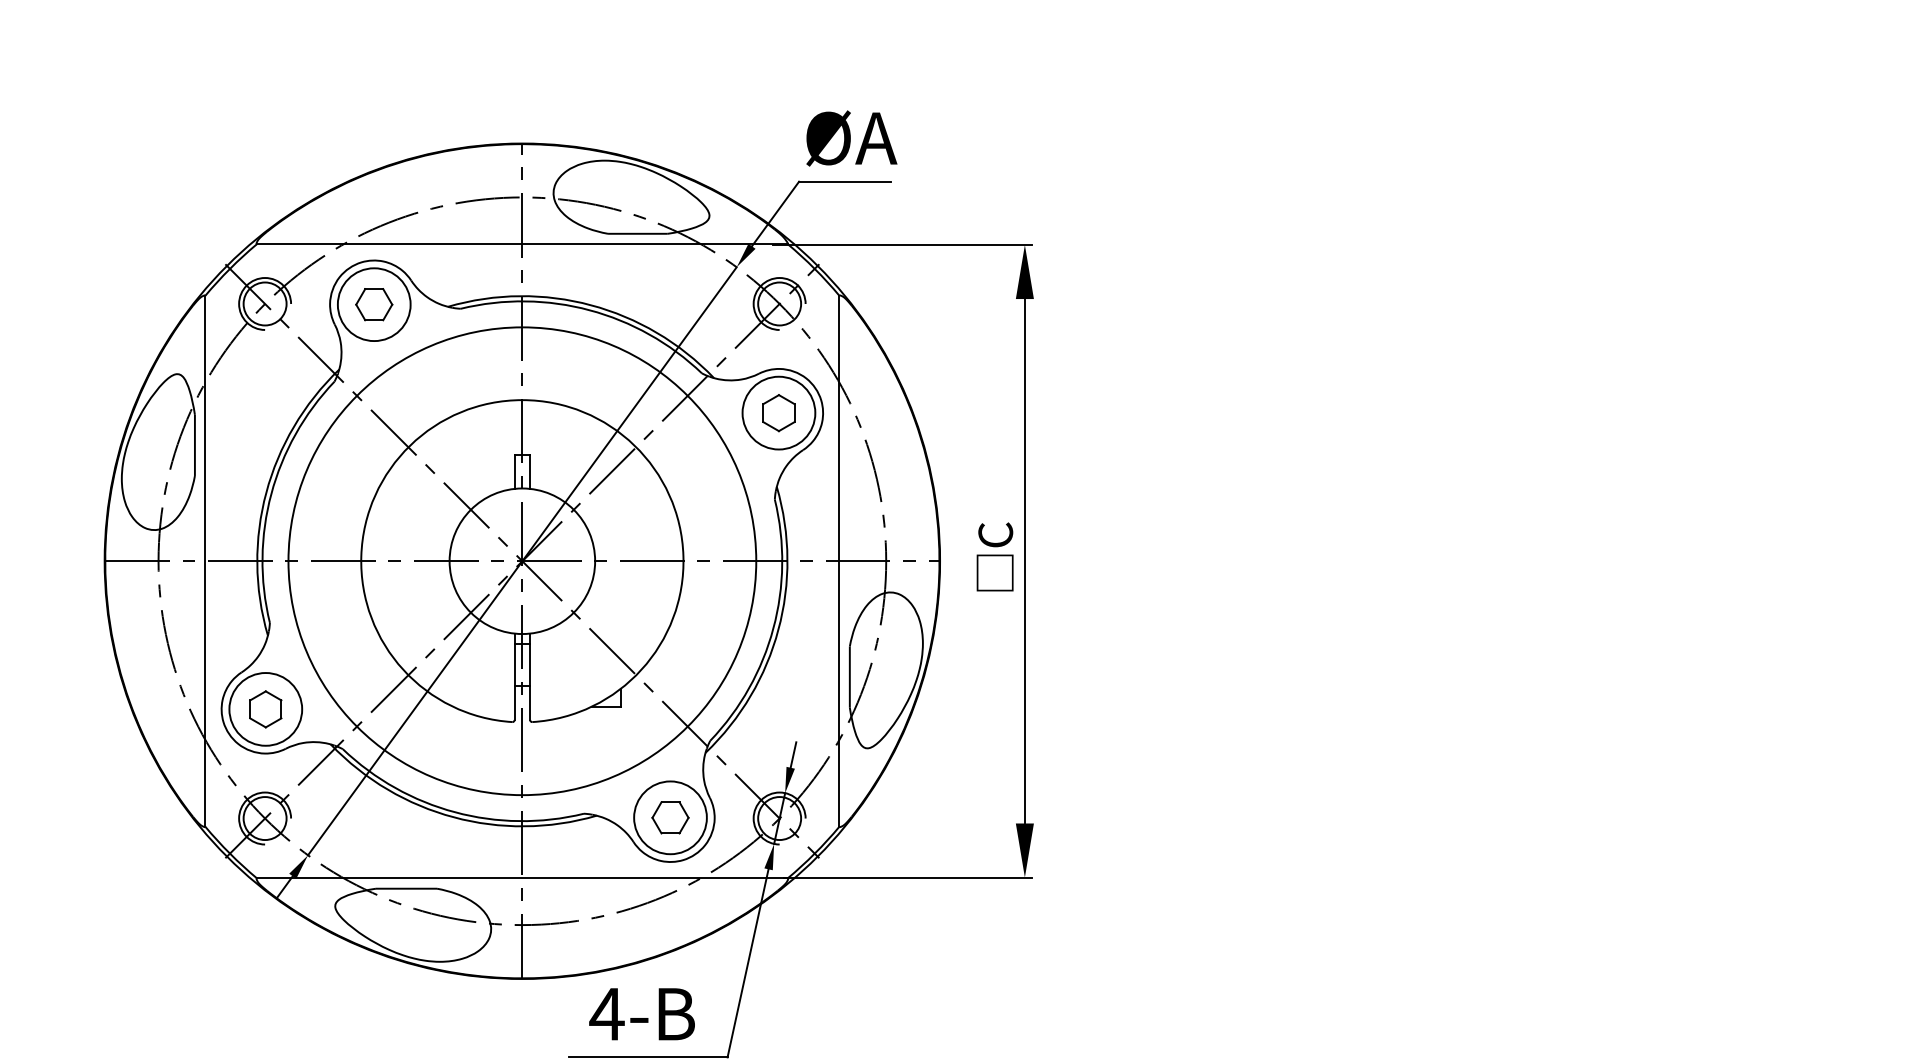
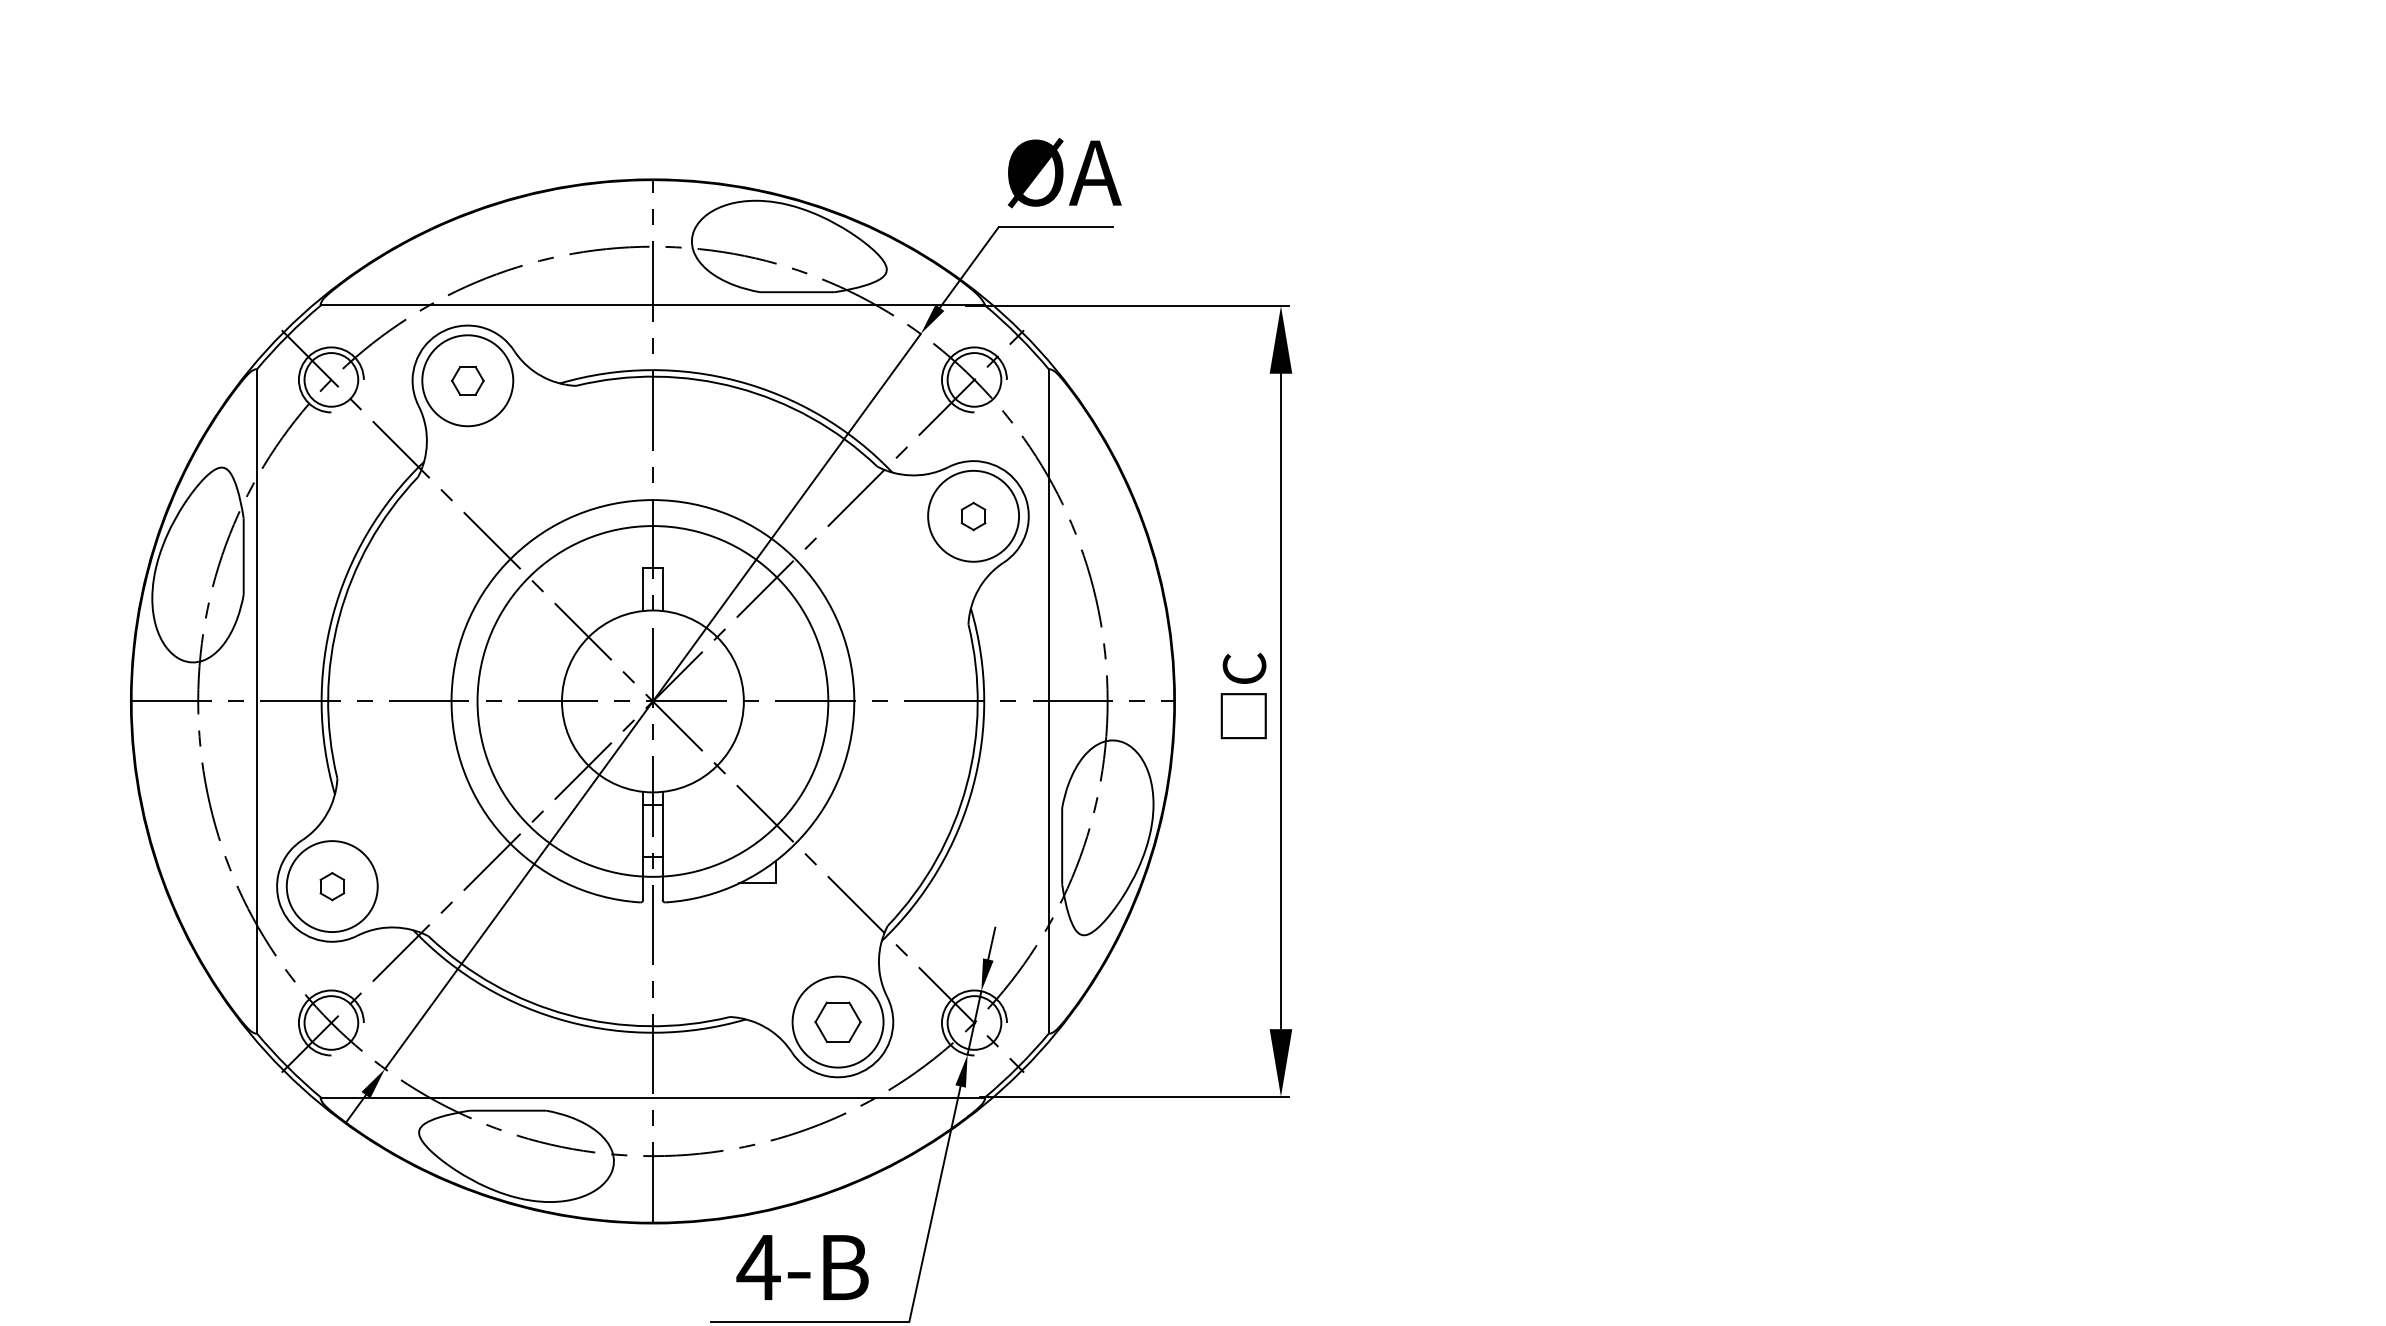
part: (374, 304) -> (468, 380), size x0.7
part: (778, 413) -> (973, 516), size x0.6
circle: (522, 561) -> (653, 701), size x0.6
part: (265, 709) -> (331, 886), size x0.6

